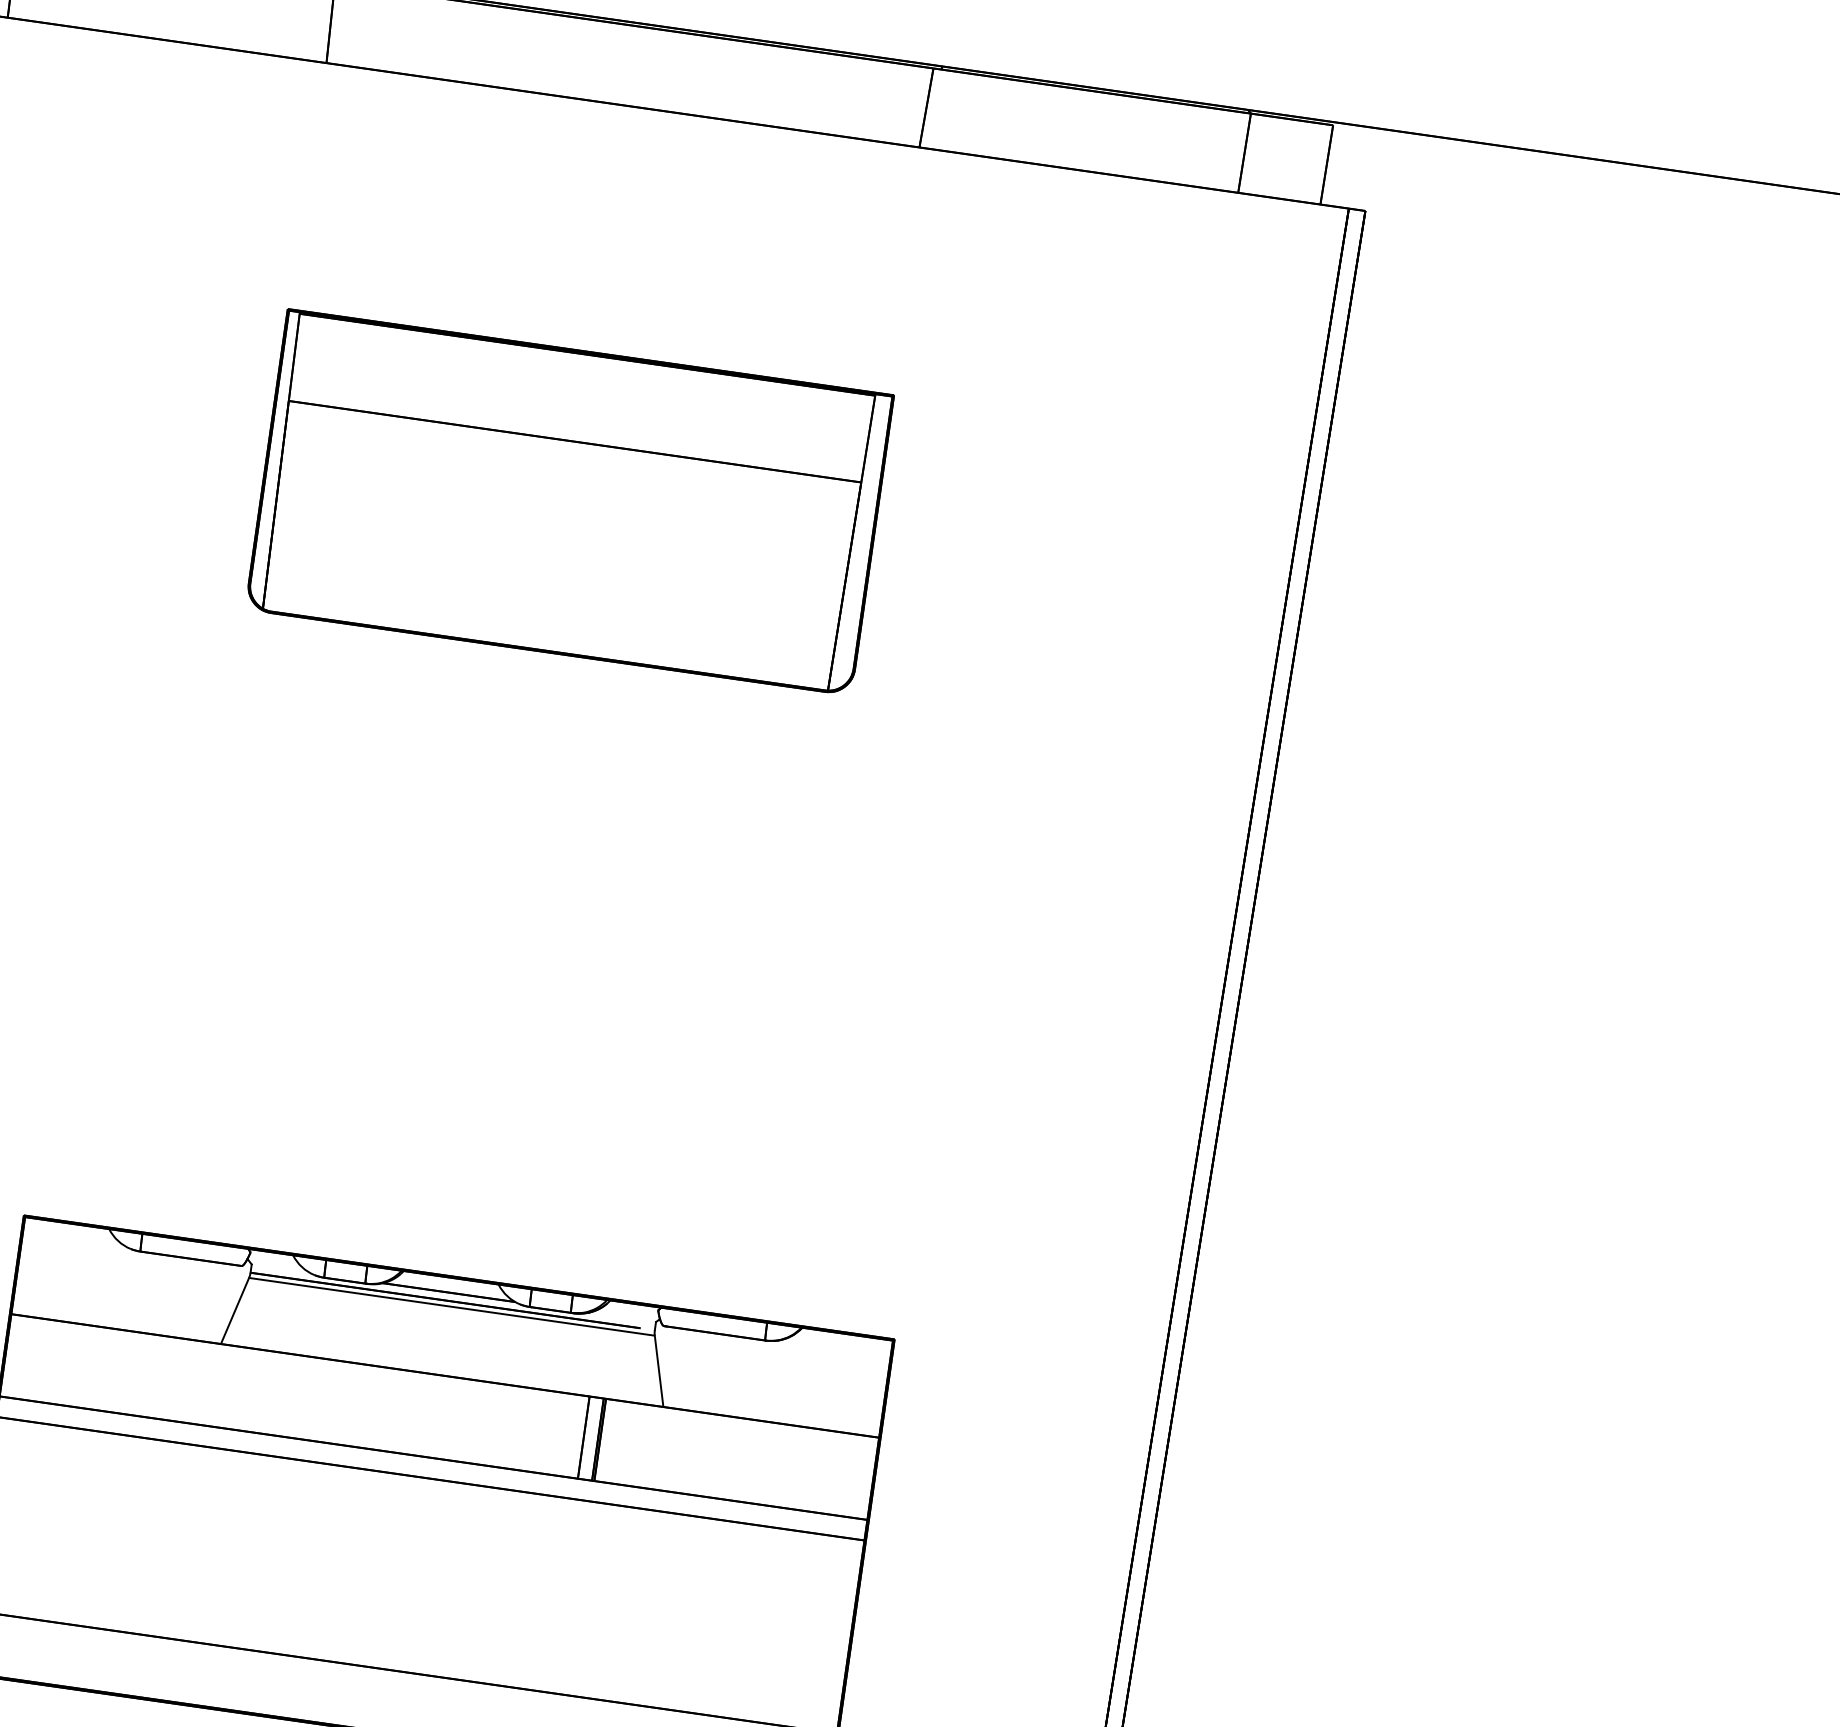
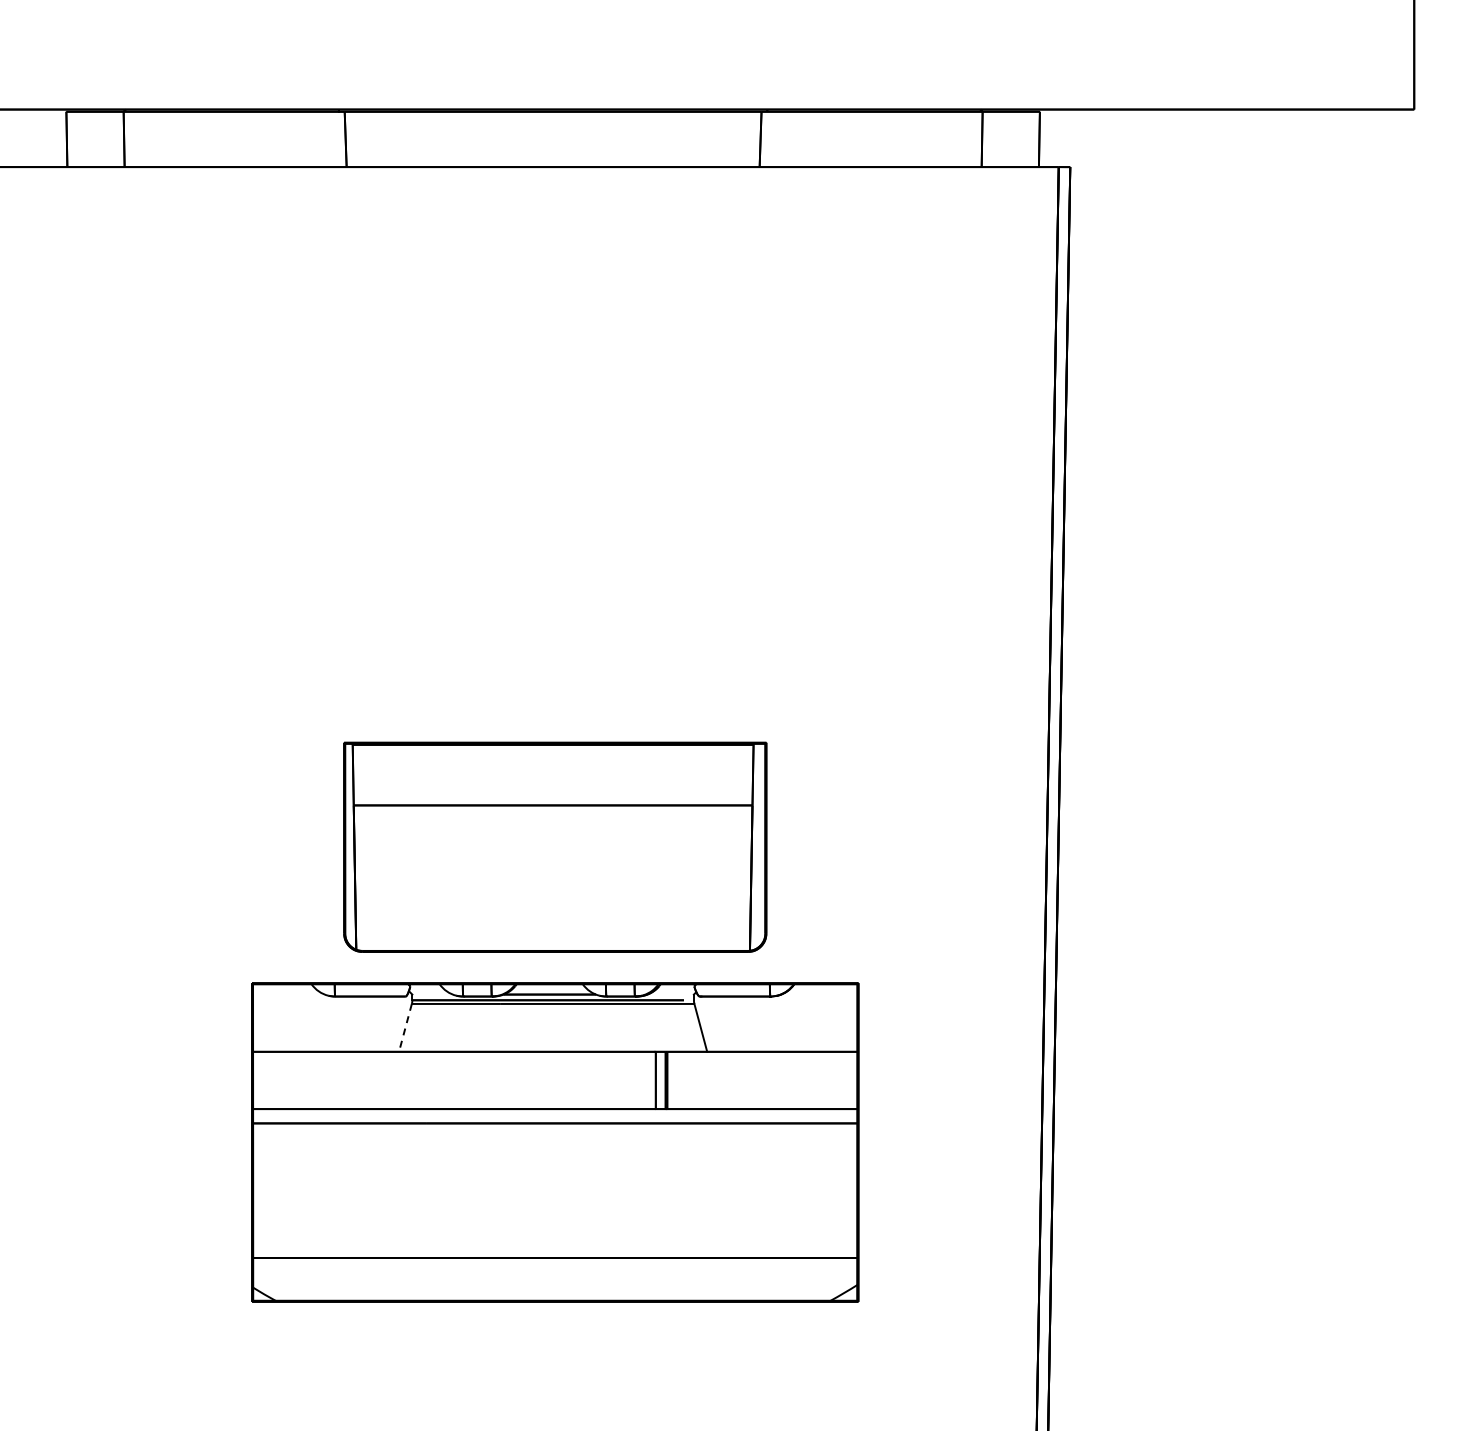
part: (570, 501) -> (555, 846), moved
line: (235, 1310) -> (405, 1027), solid -> dashed

